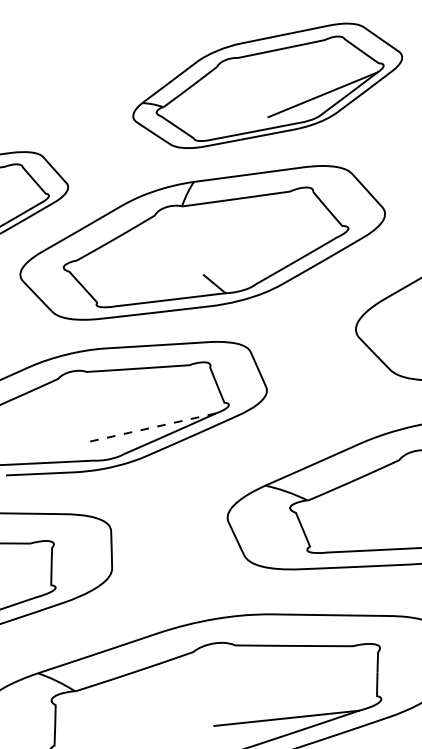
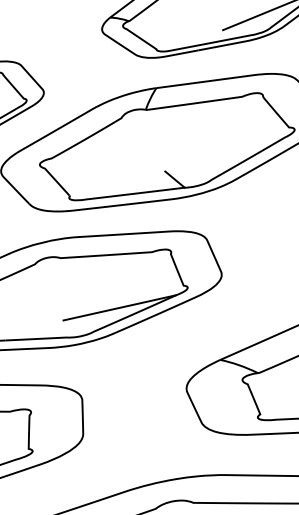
line: (152, 427) -> (119, 307), dashed -> solid

